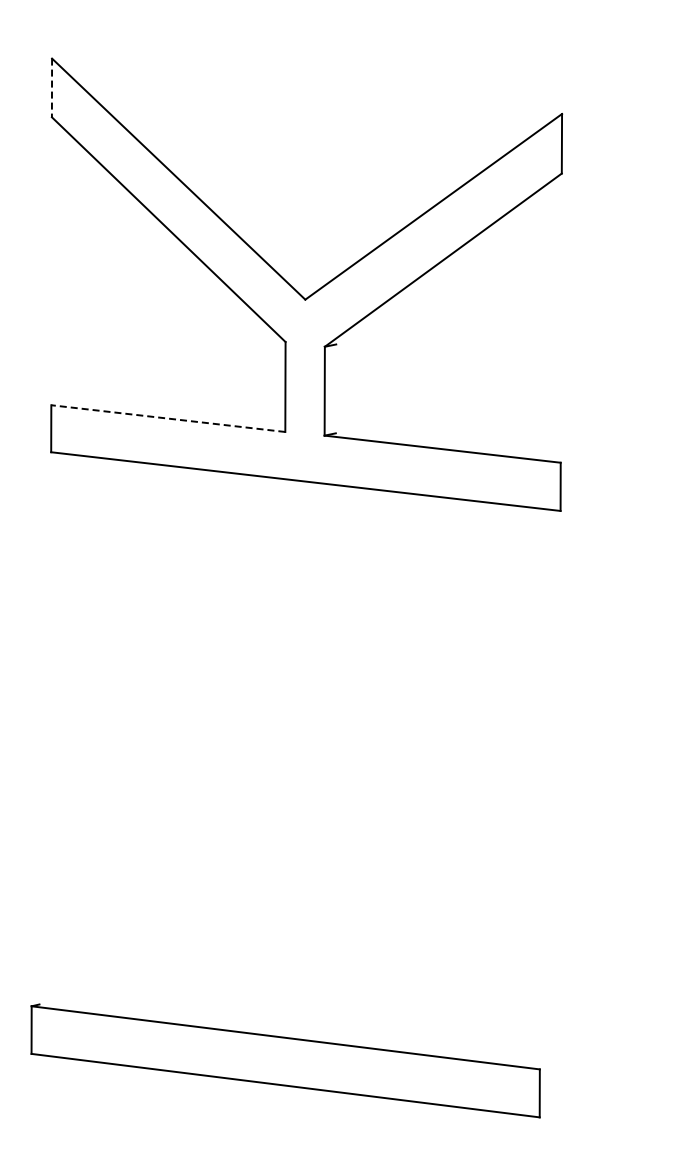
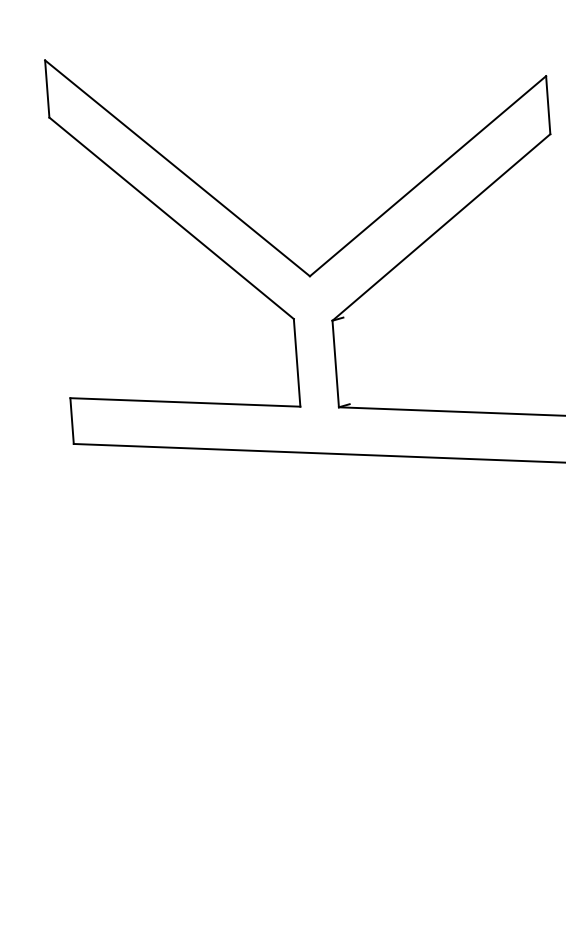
line: (52, 88) -> (47, 89), dashed -> solid
line: (168, 418) -> (185, 402), dashed -> solid

